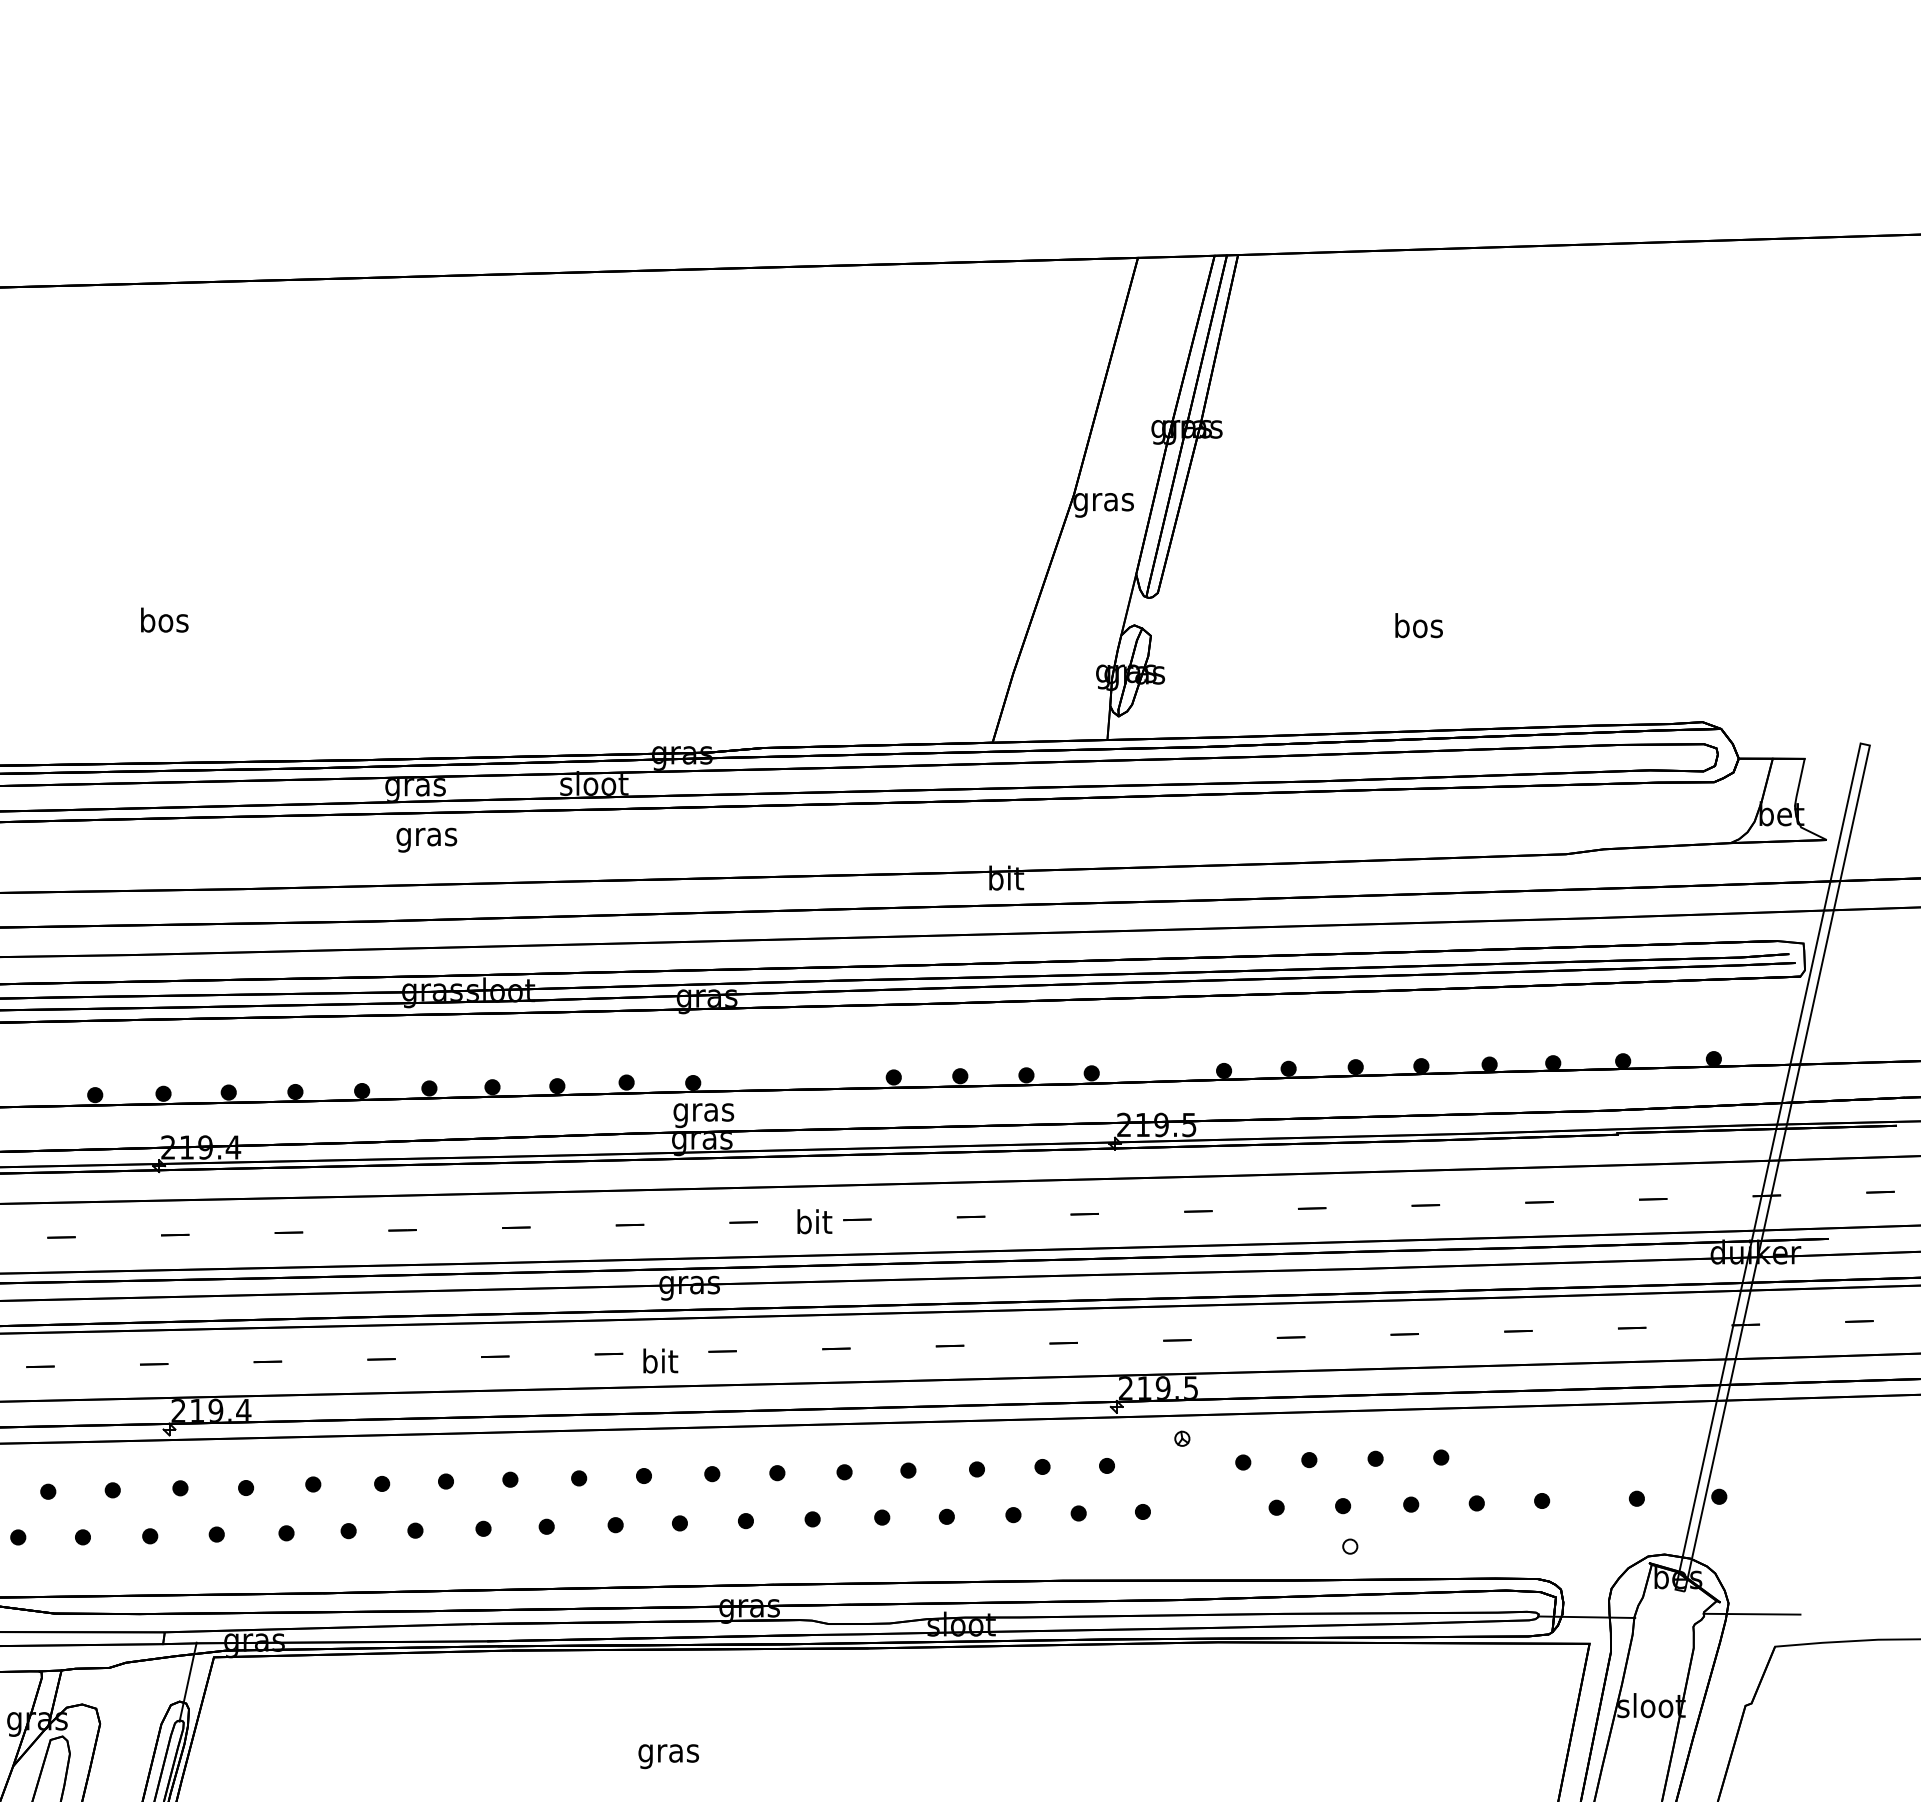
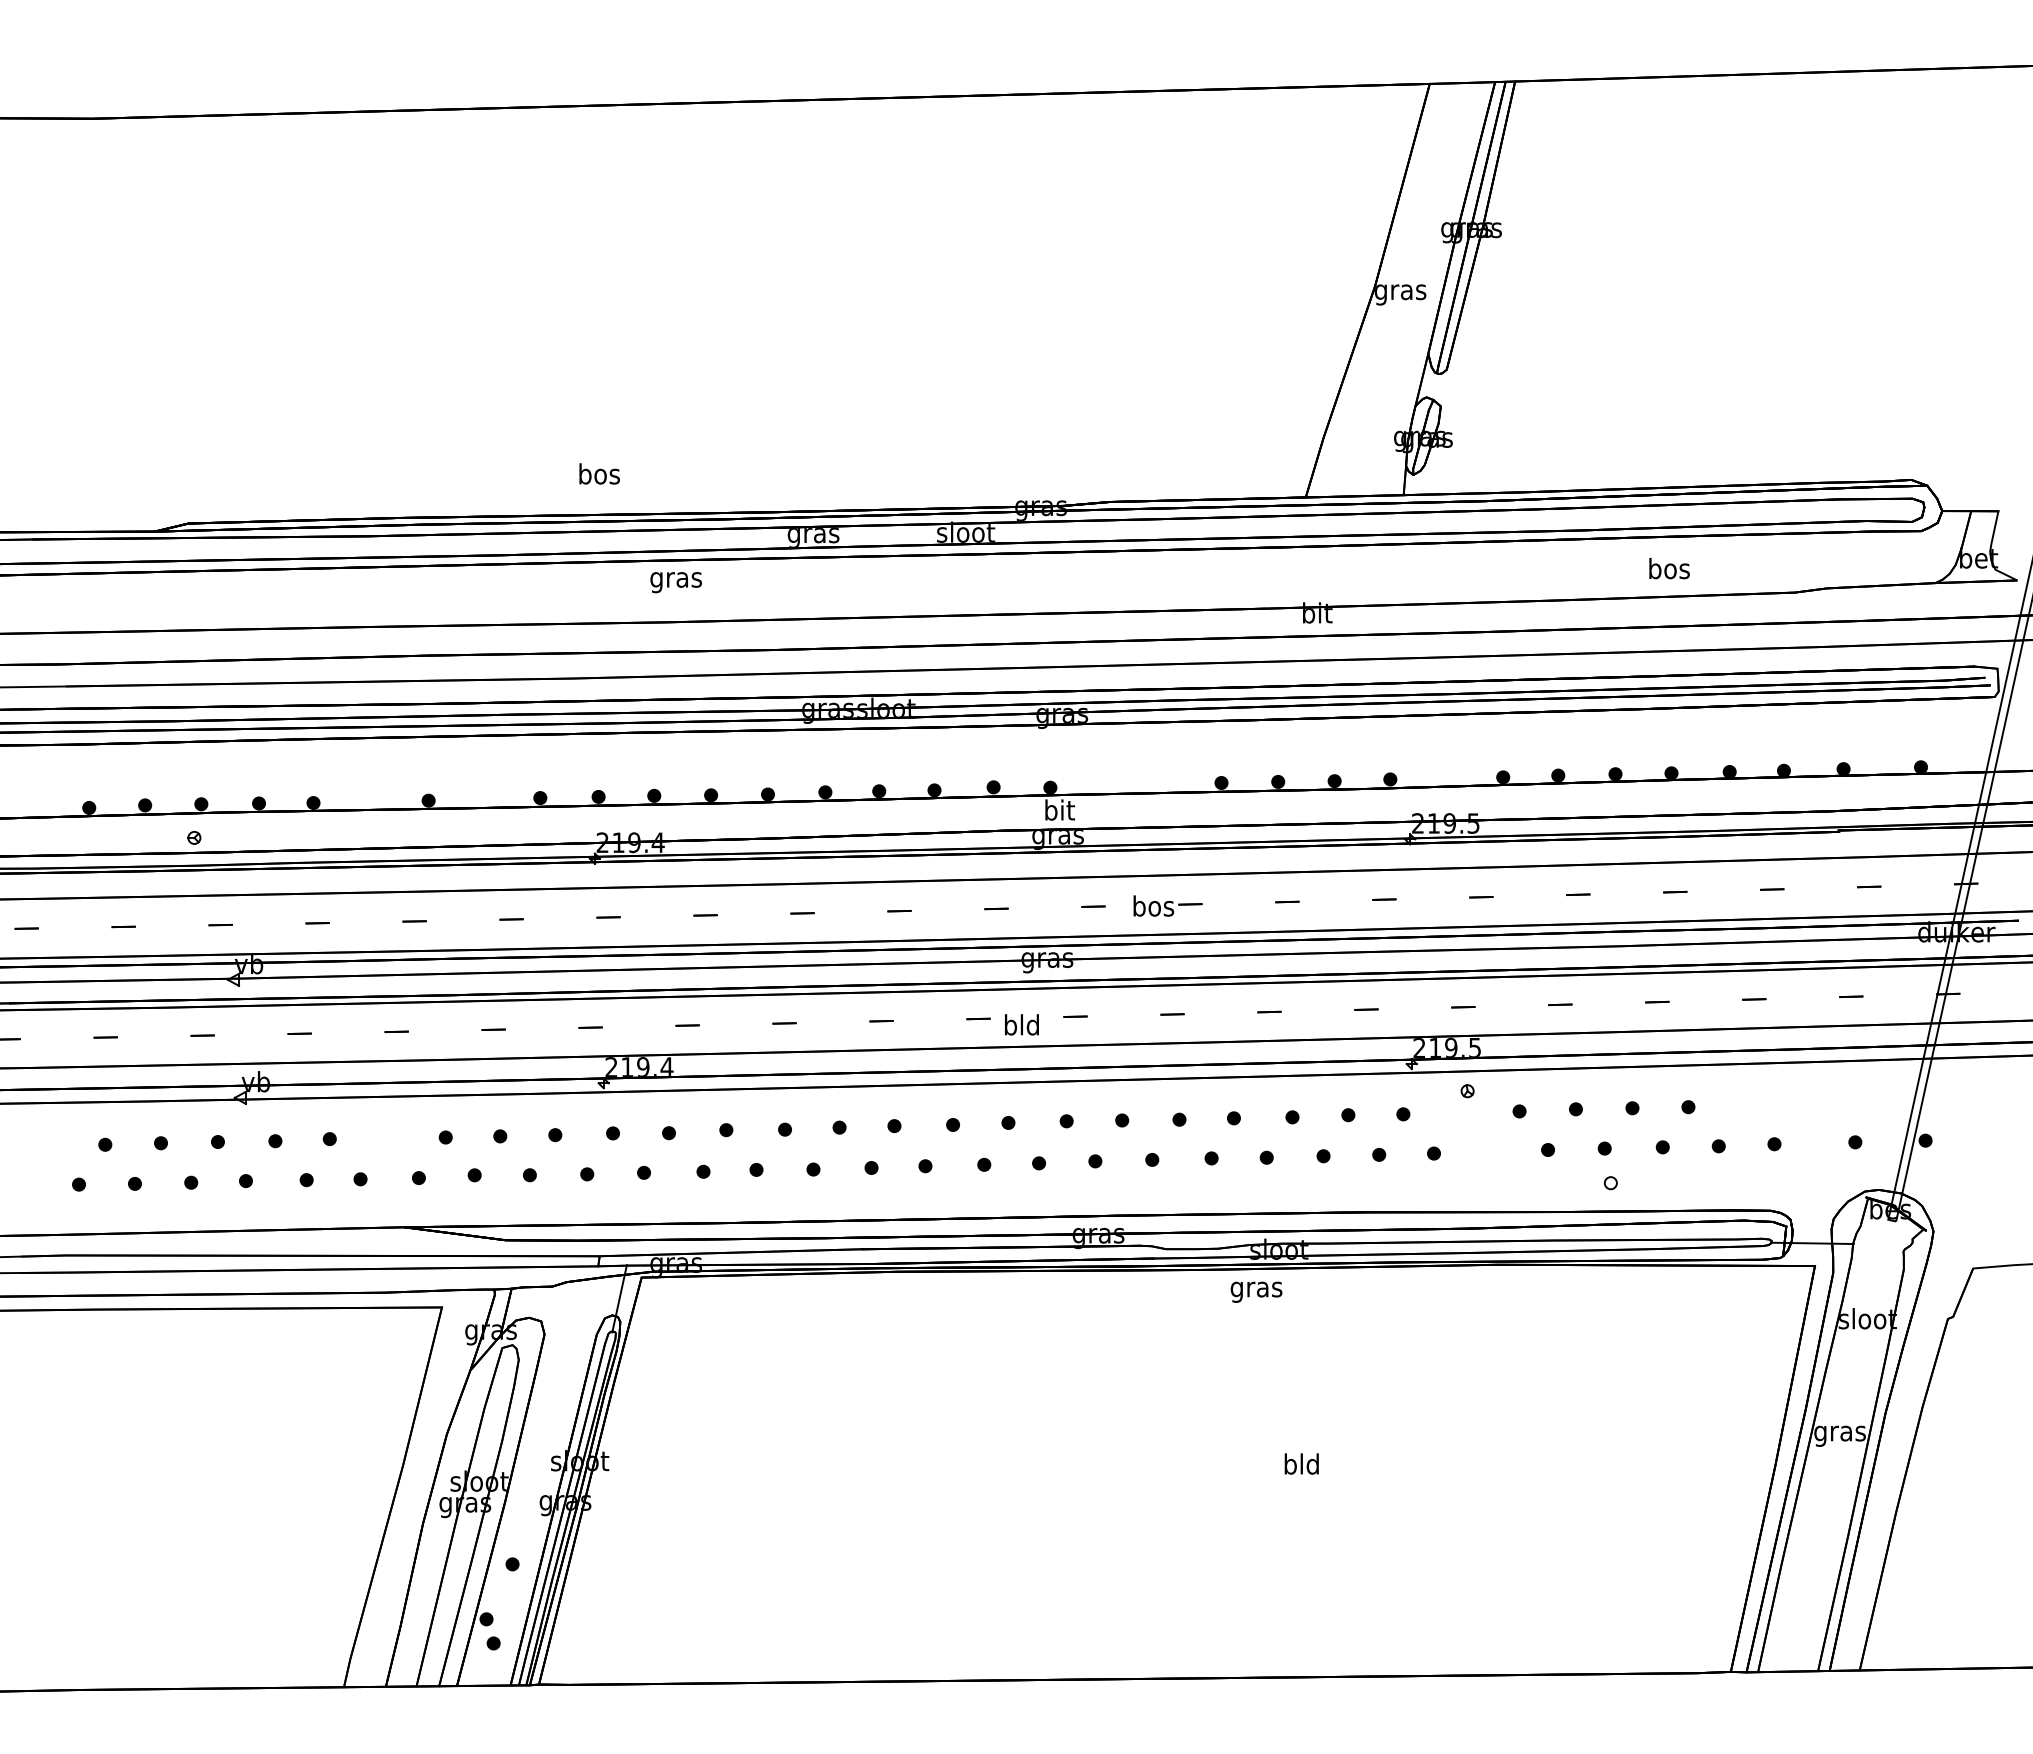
text: (164, 619) -> (599, 473), moved
text: (1419, 625) -> (1669, 568), moved
text: (426, 840) -> (675, 582), moved
text: (703, 1112) -> (1059, 812), gras -> bit
text: (814, 1221) -> (1153, 905), bit -> bos
text: (659, 1360) -> (1021, 1024), bit -> bld
line: (1751, 1613) -> (1953, 1240), removed
text: (668, 1755) -> (1256, 1291), moved

